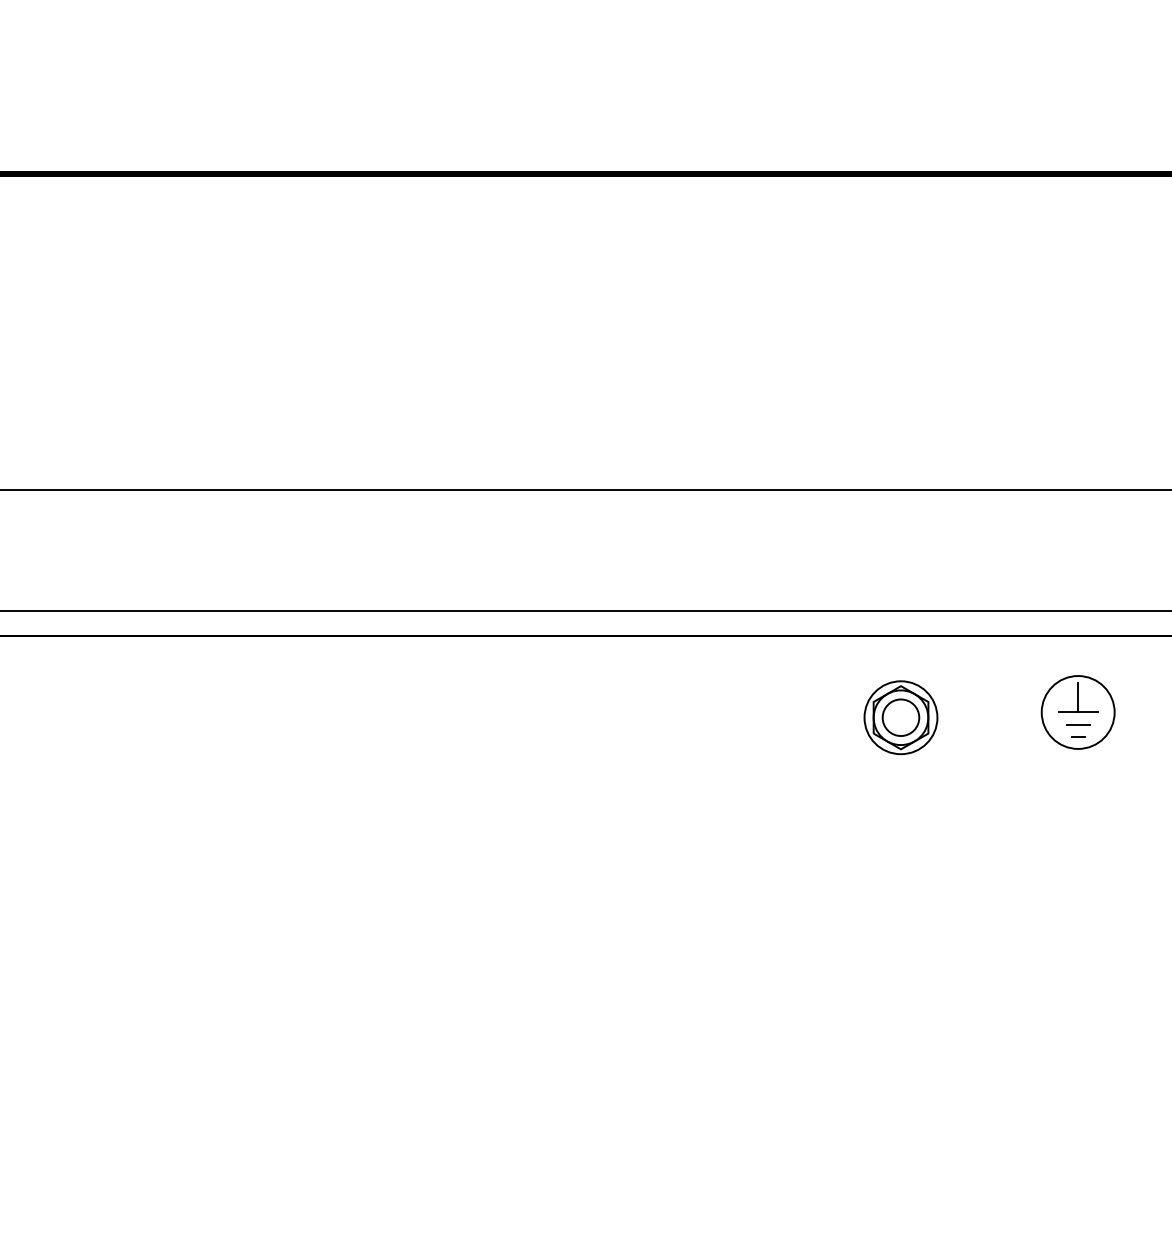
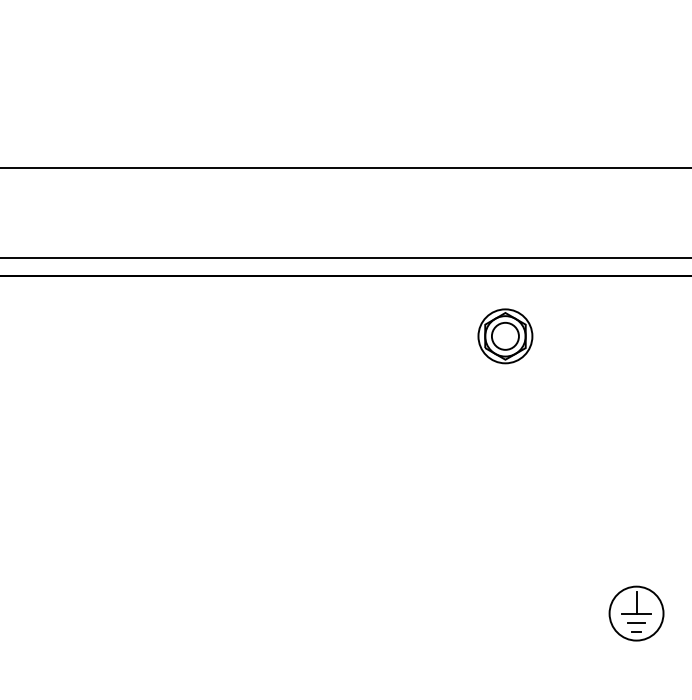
part: (1077, 712) -> (636, 613), moved

